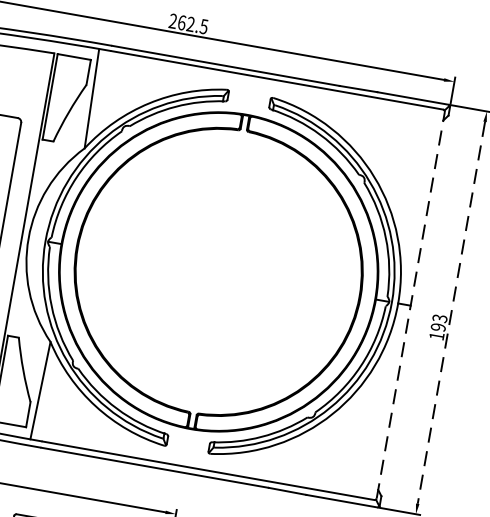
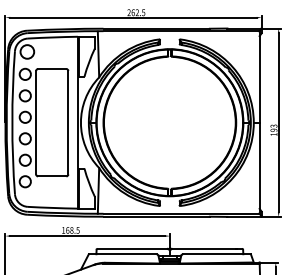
line: (410, 302) -> (259, 121), dashed -> solid
line: (450, 314) -> (278, 123), dashed -> solid

